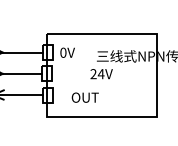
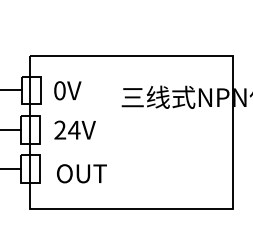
text: (101, 74) -> (74, 130), moved
text: (84, 97) -> (80, 173), moved

